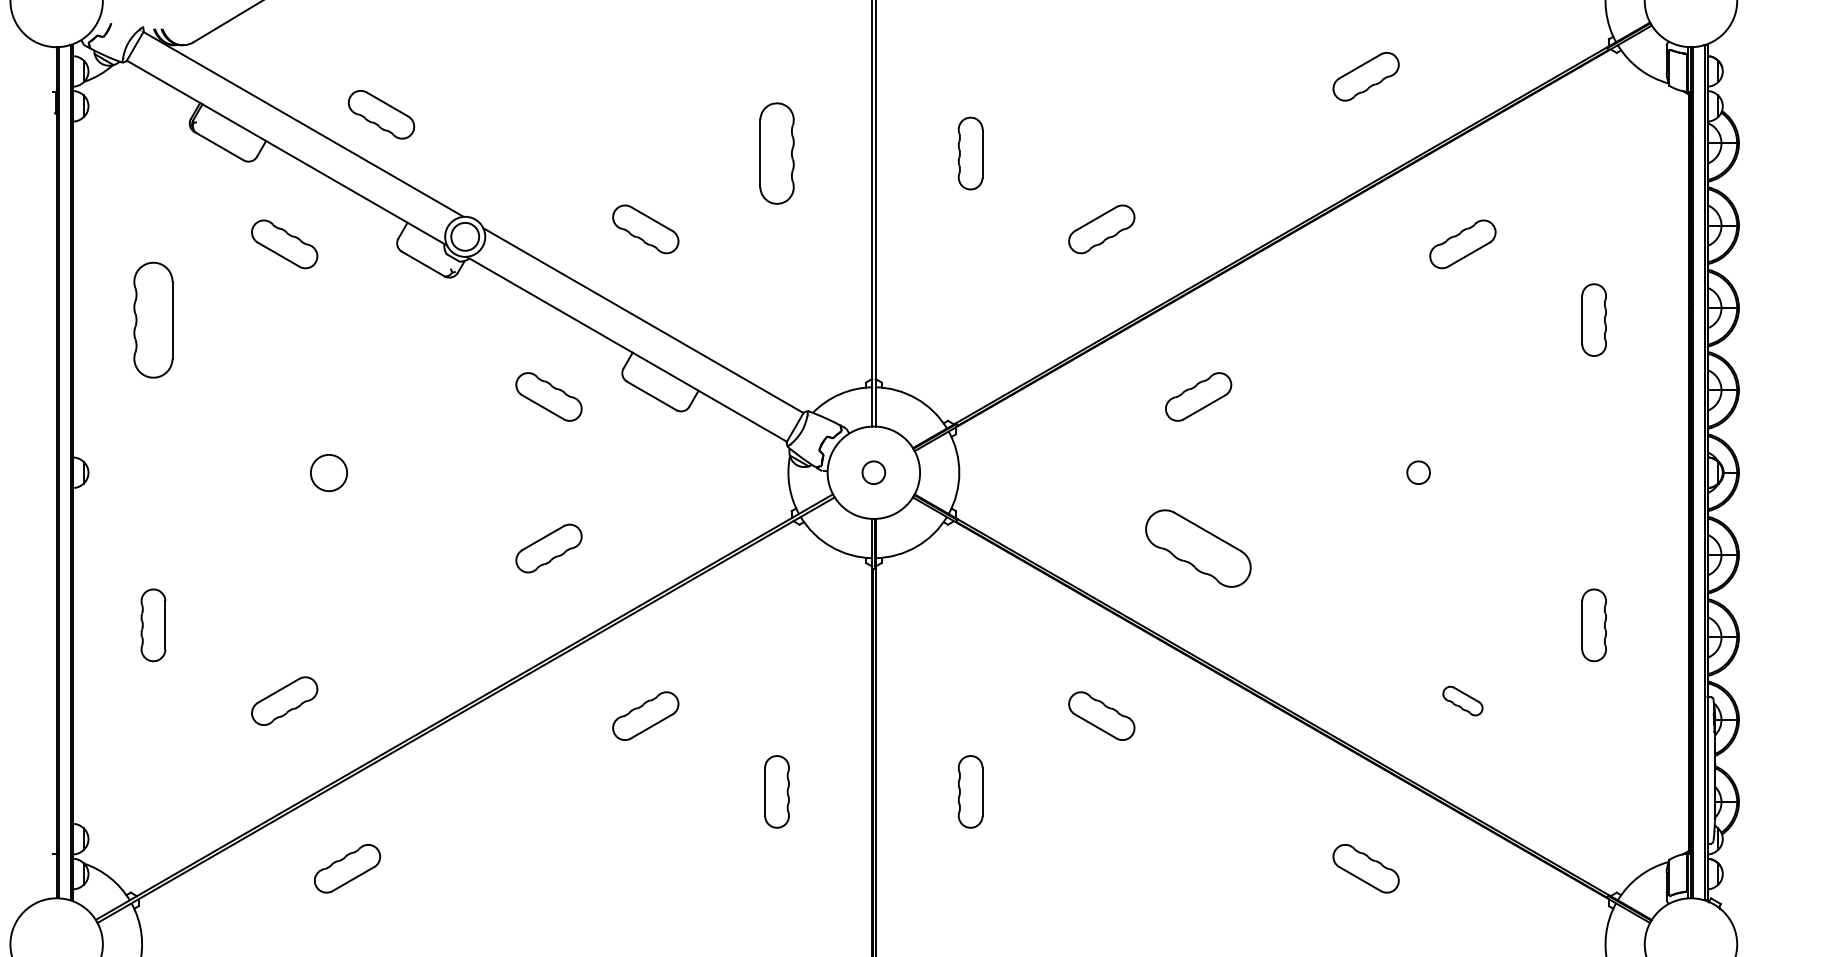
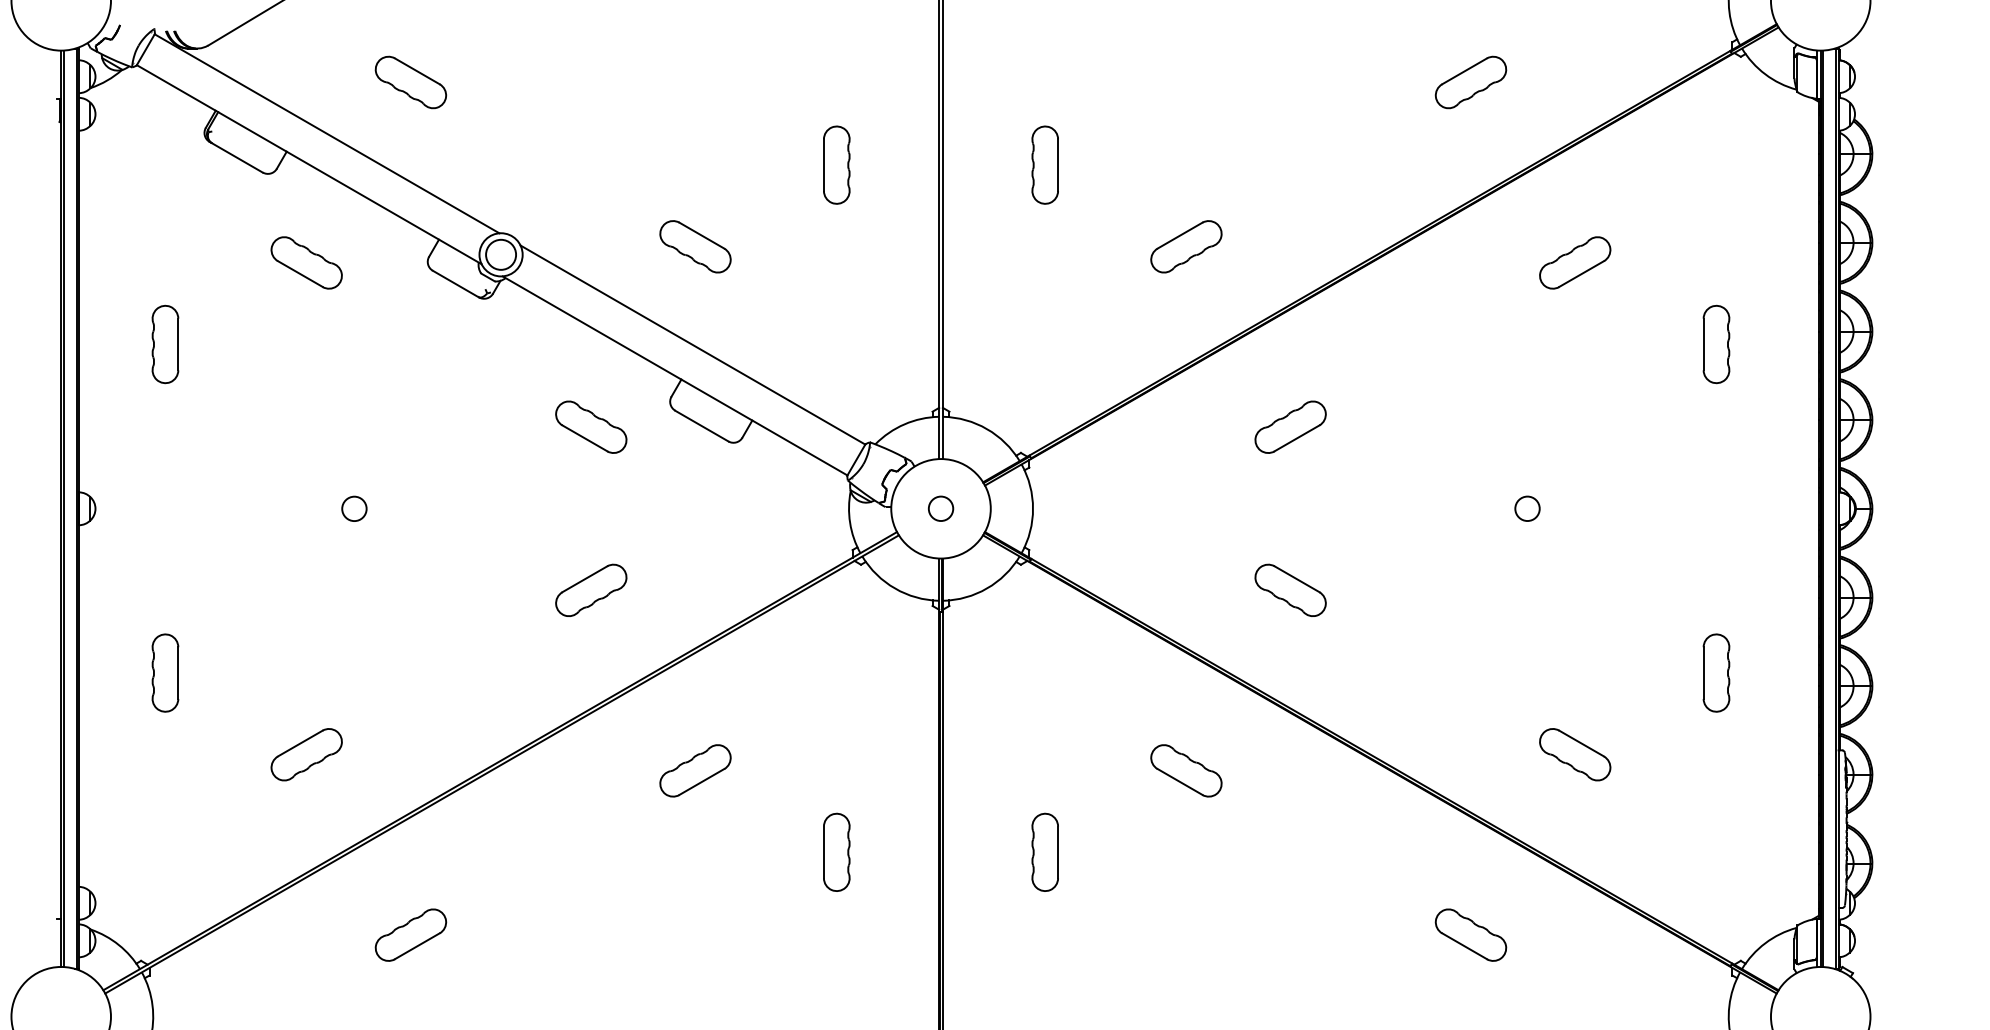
part: (381, 114) -> (410, 82), moved
part: (776, 153) -> (836, 165), size x0.71
part: (153, 319) -> (165, 343), size x0.62
circle: (328, 472) -> (353, 508), size x0.62
part: (1198, 548) -> (1290, 590), size x0.62
part: (1462, 700) -> (1574, 754), size x1.67
part: (347, 868) -> (410, 934), moved

